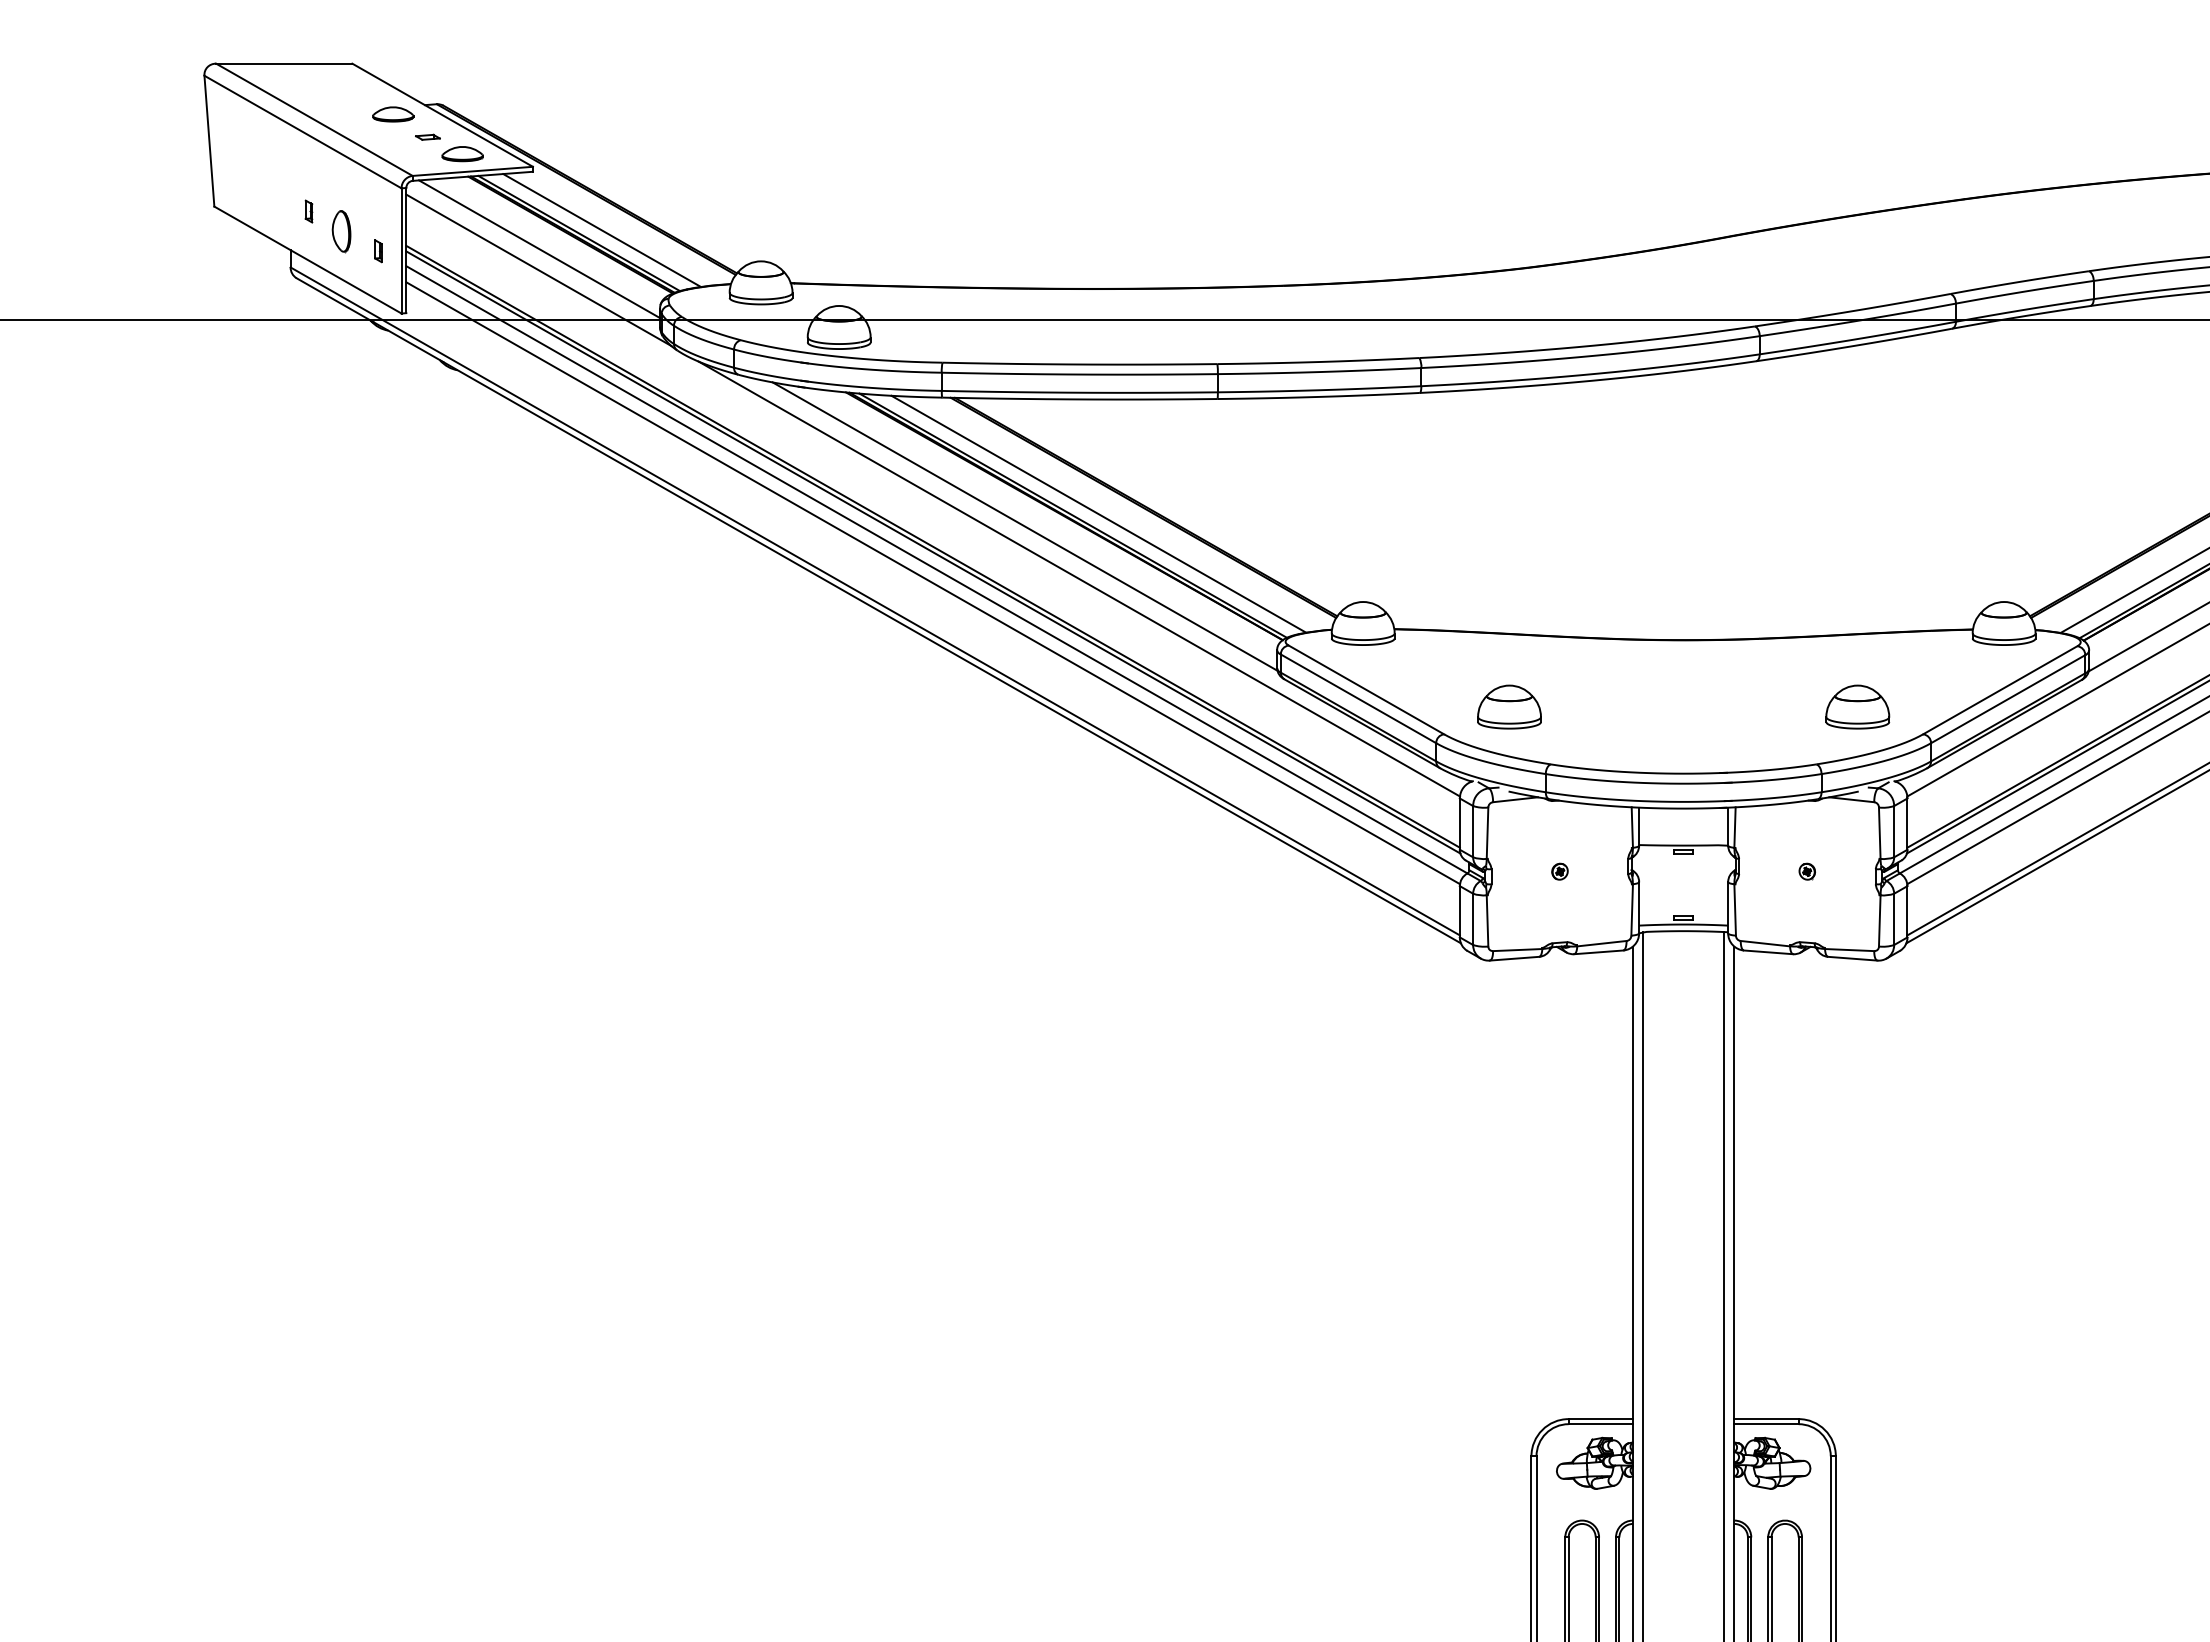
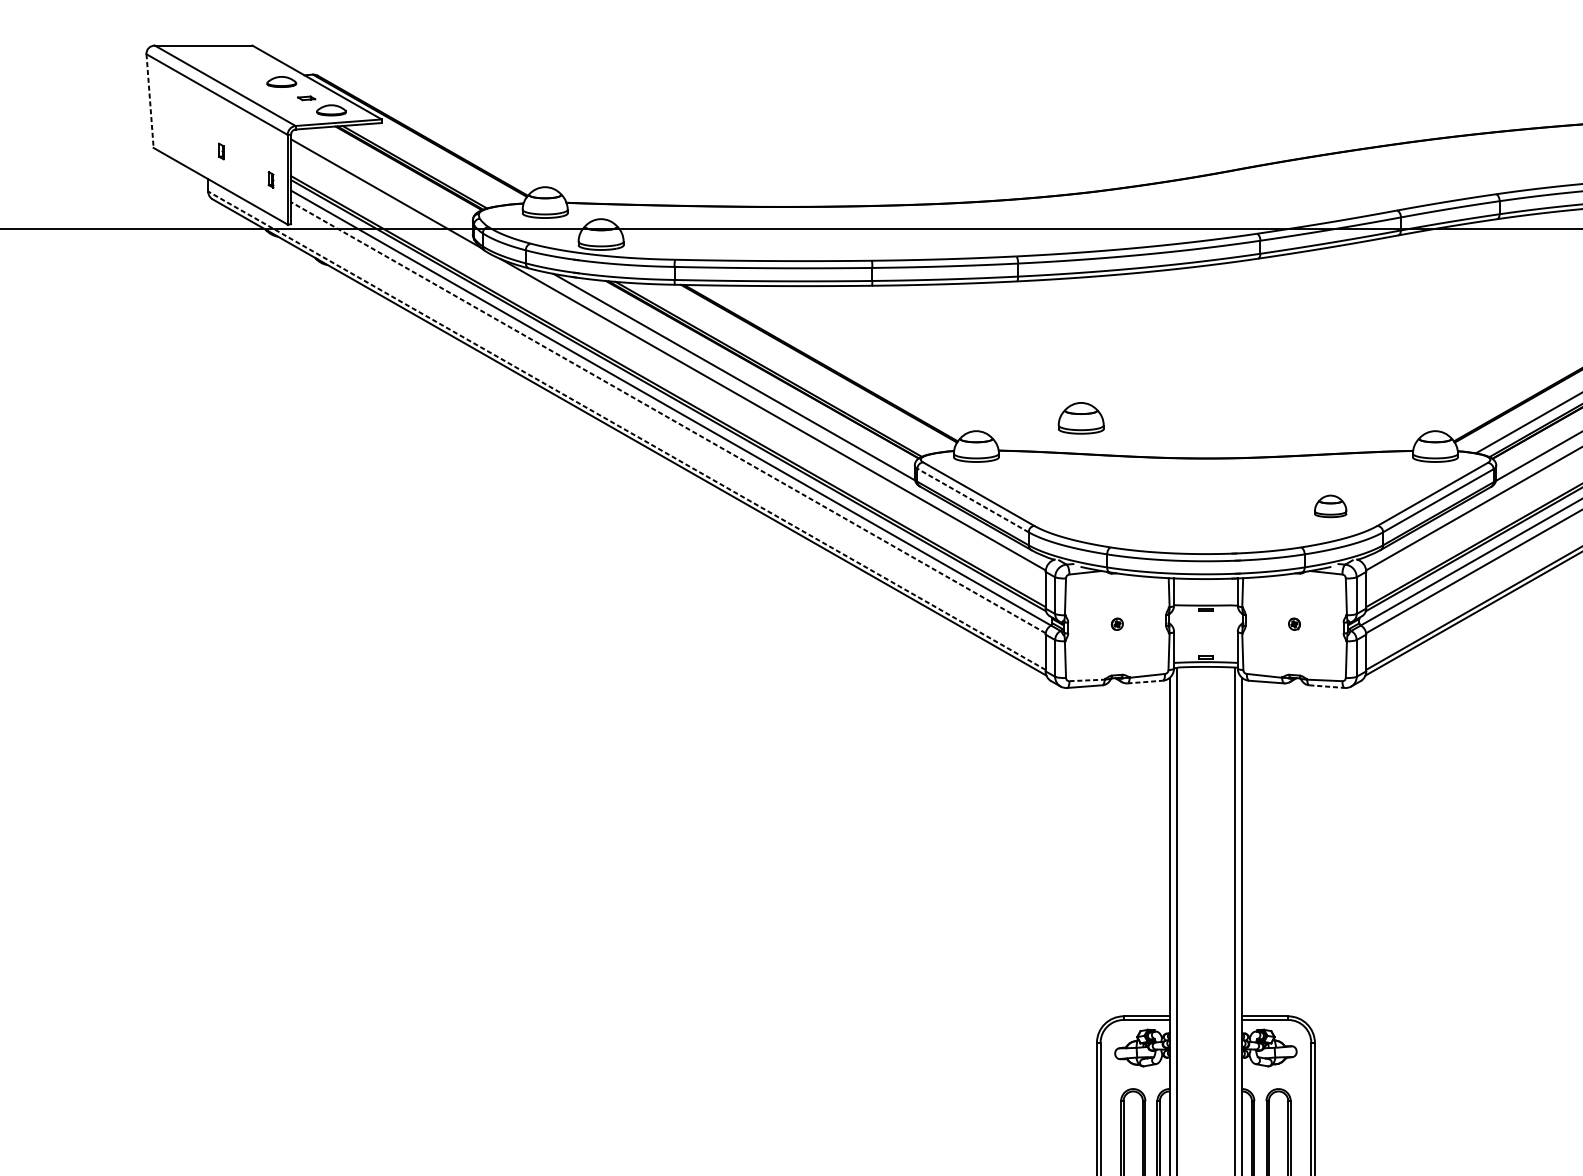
line: (209, 141) -> (150, 101), solid -> dashed
line: (601, 230) -> (430, 165), removed
part: (341, 231) -> (244, 165), removed
line: (539, 249) -> (386, 178), removed
line: (1098, 513) -> (786, 367), removed
line: (933, 583) -> (668, 417), solid -> dashed
line: (874, 601) -> (626, 430), solid -> dashed
line: (1358, 698) -> (973, 500), solid -> dashed
part: (1509, 706) -> (1081, 417), moved
part: (1857, 706) -> (1330, 505), size x0.7
line: (1517, 950) -> (1086, 680), solid -> dashed
line: (1598, 952) -> (1144, 682), solid -> dashed
line: (1852, 958) -> (1326, 686), solid -> dashed

